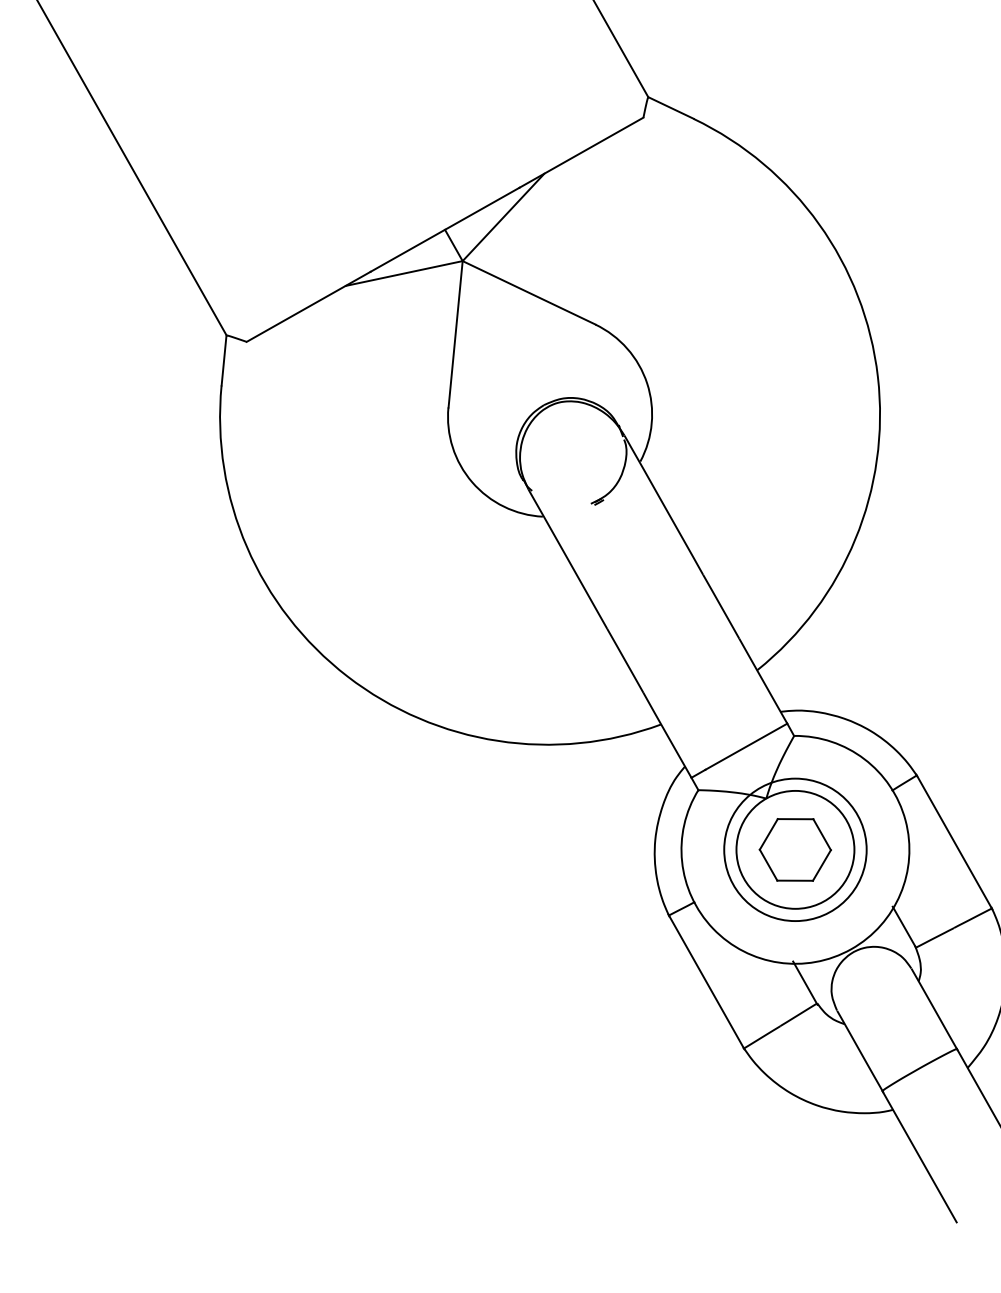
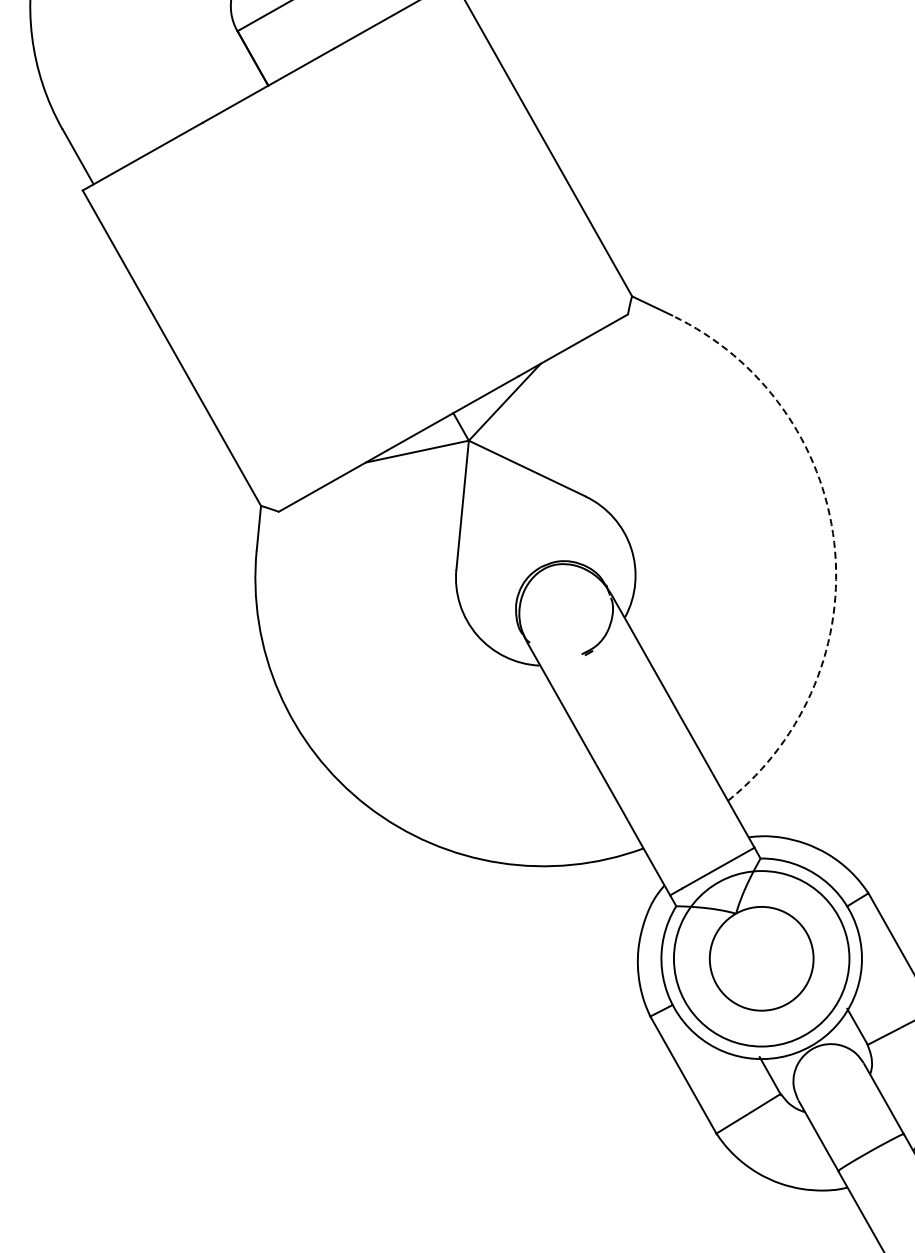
arc: (878, 376) -> (834, 542), solid -> dashed
circle: (795, 849) -> (761, 958), size x1.4
part: (795, 849) -> (761, 958), removed

